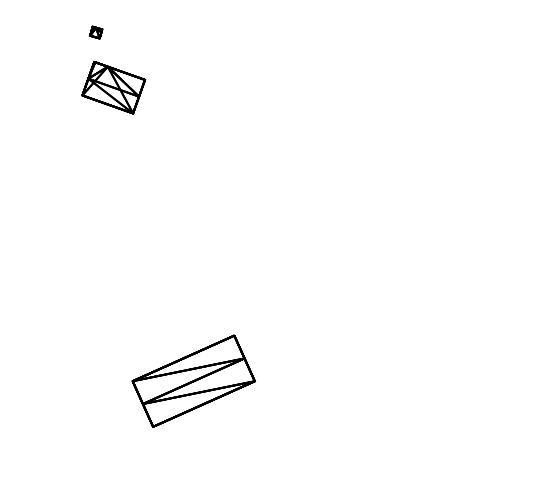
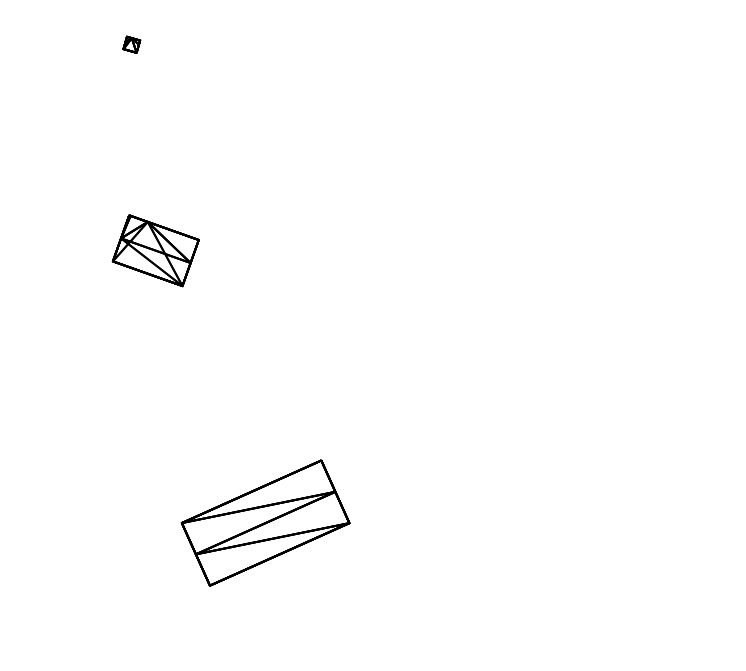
part: (113, 87) -> (155, 250), moved

